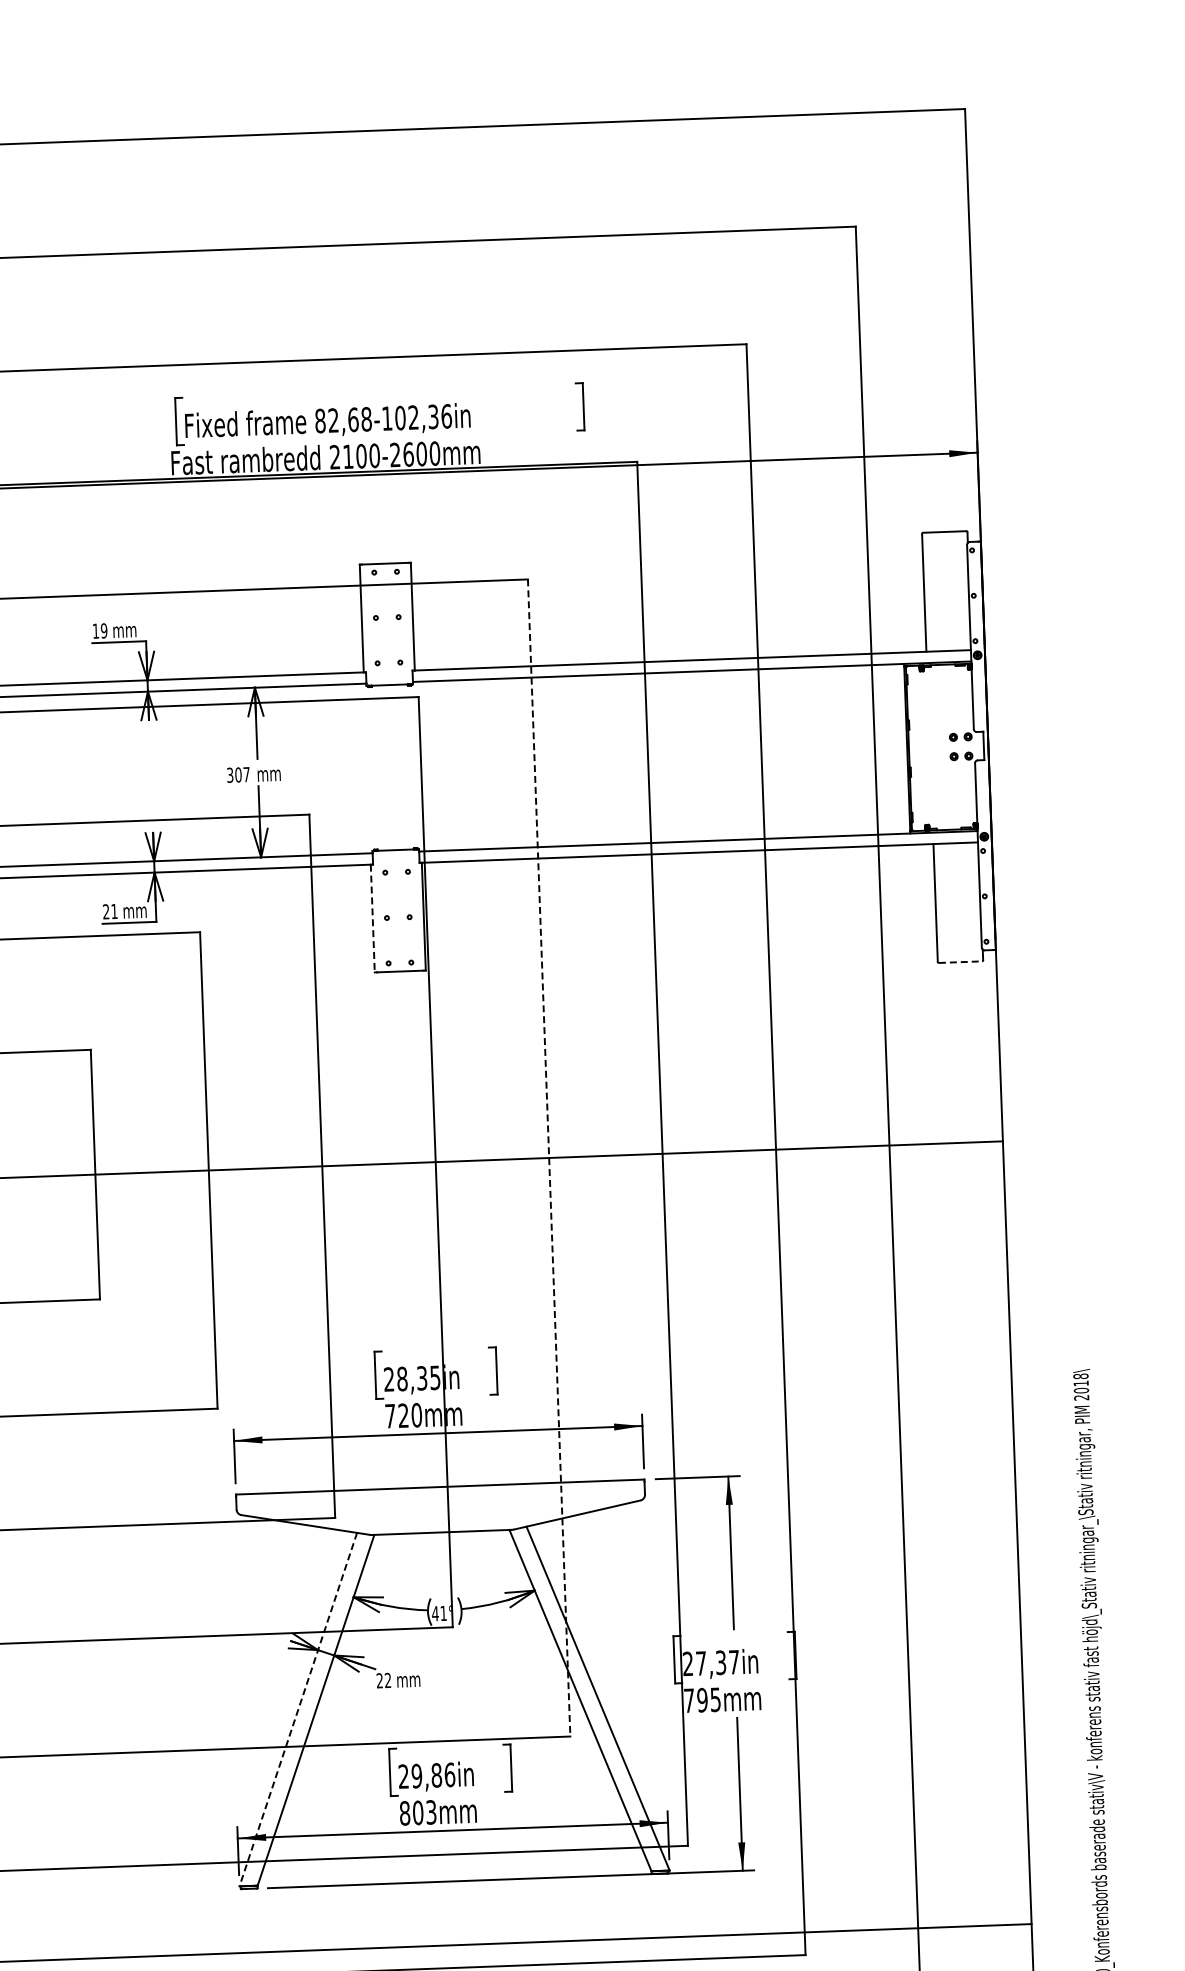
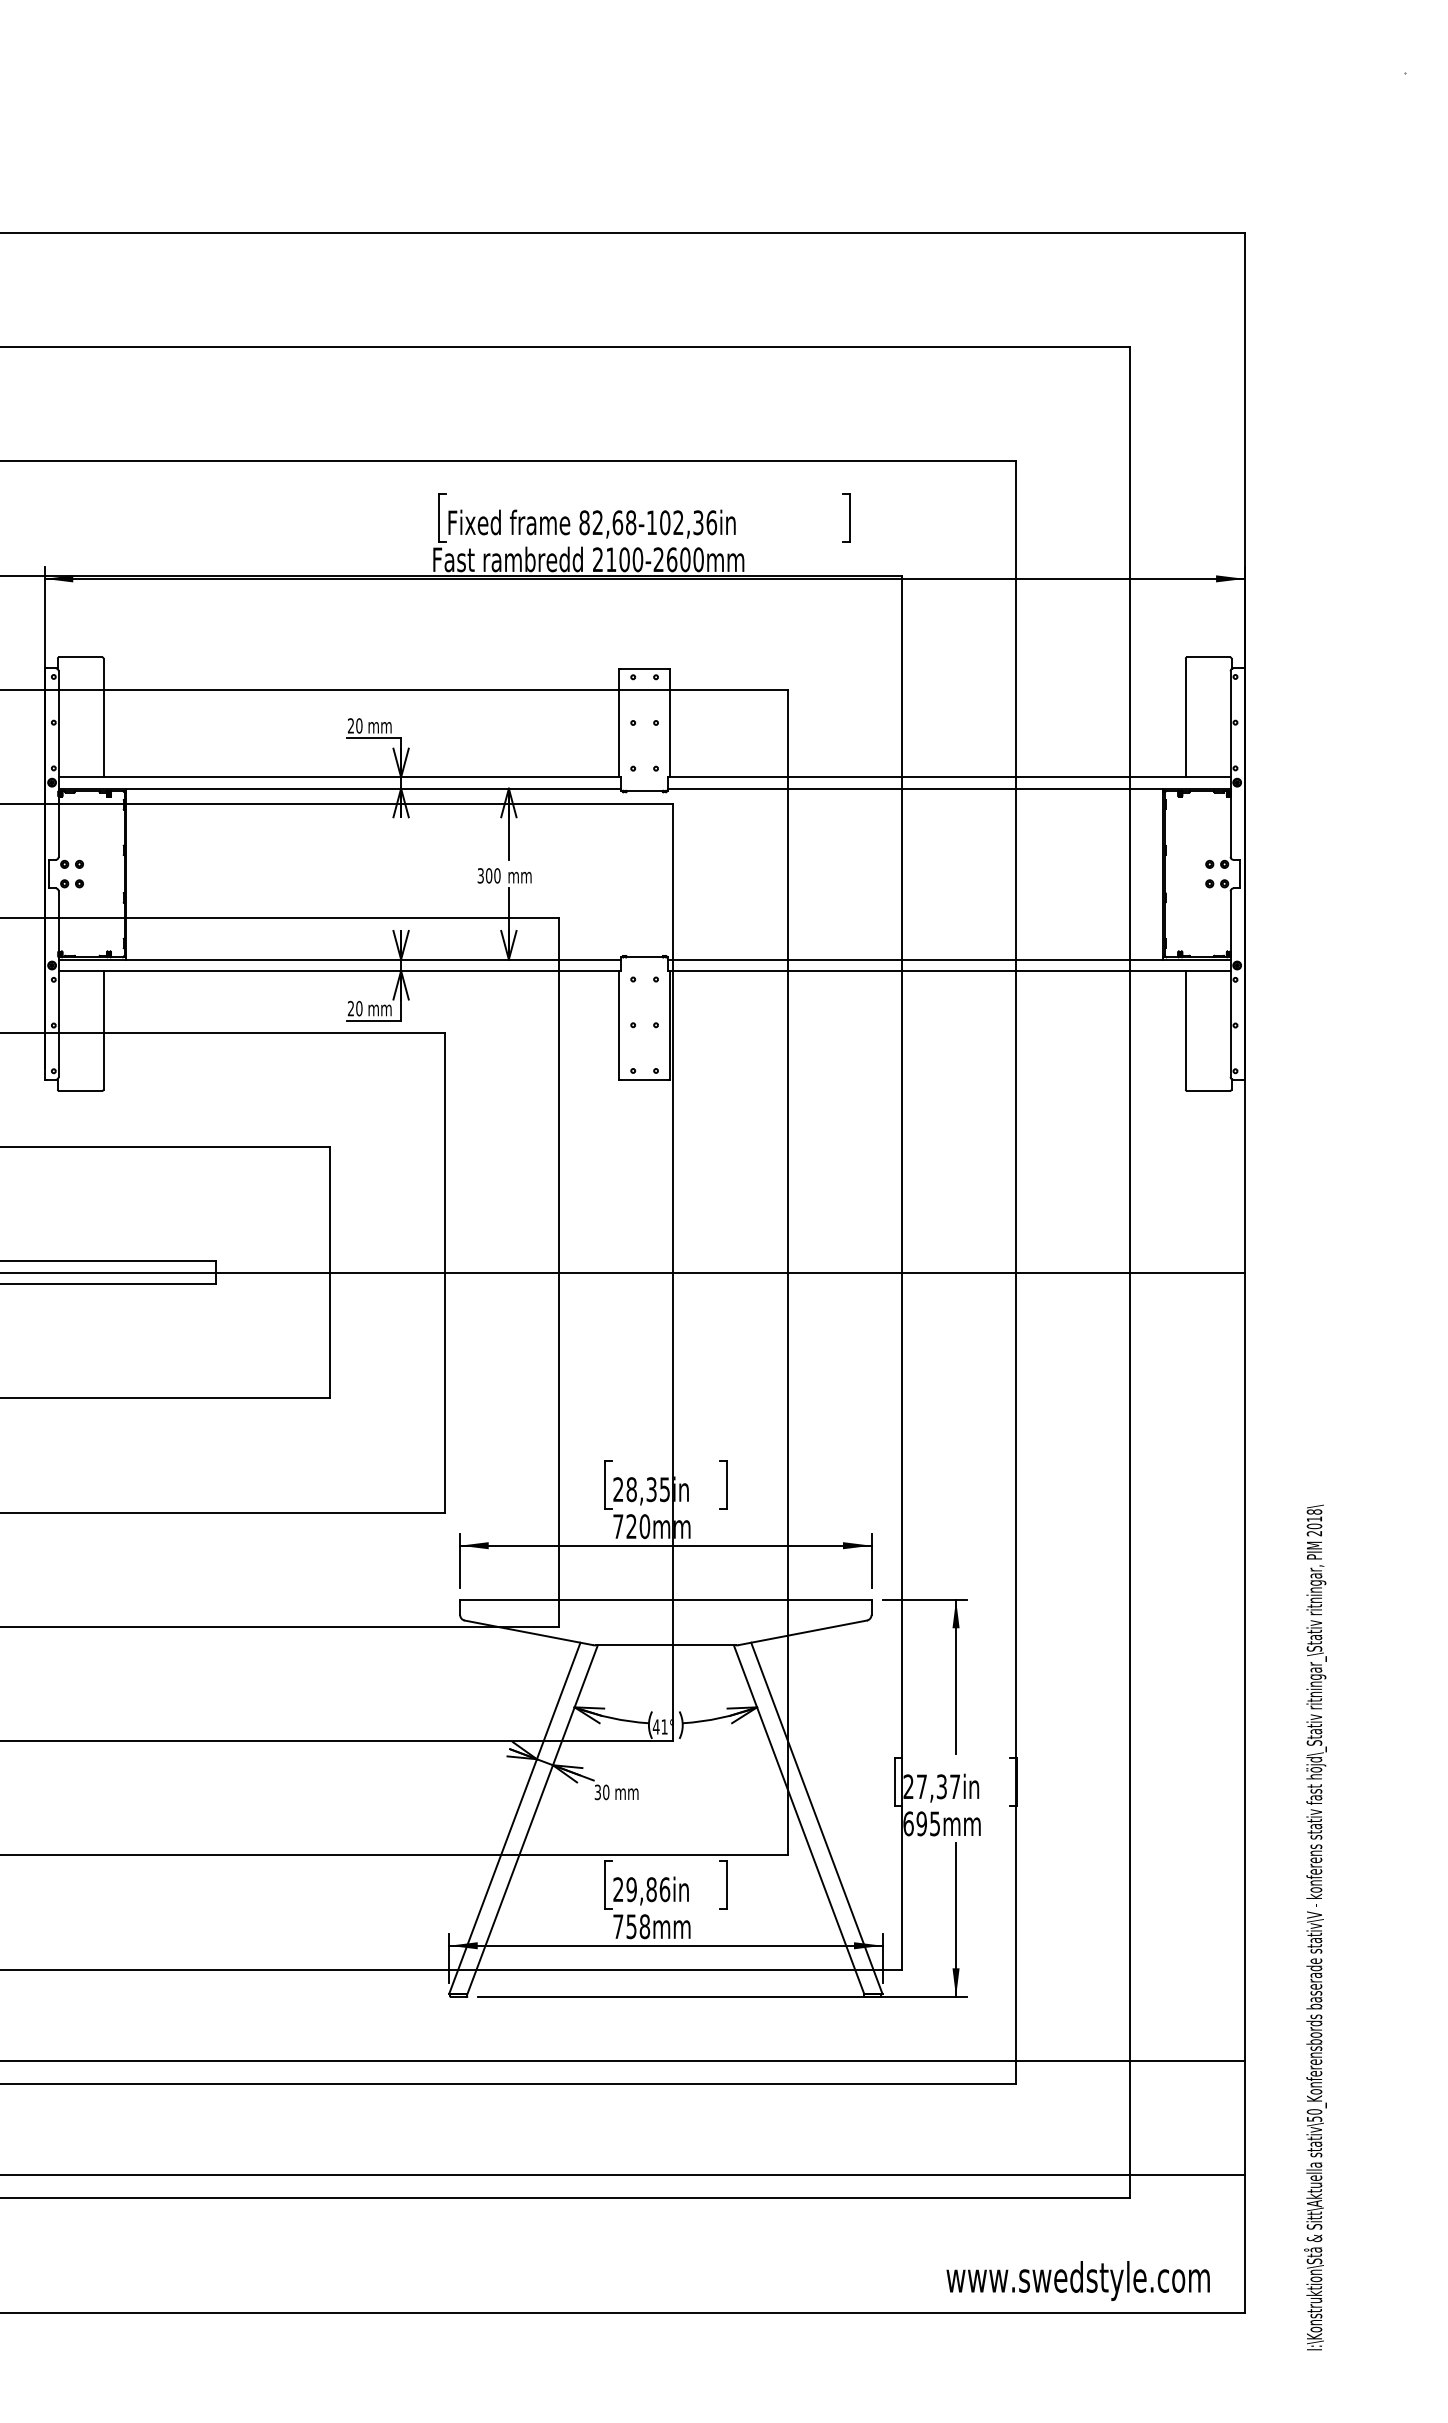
text: (99, 630) -> (354, 725), 19 -> 20
text: (246, 774) -> (497, 875), 307 -> 300
text: (114, 911) -> (359, 1008), 21 -> 20
line: (372, 918) -> (618, 1025), dashed -> solid
line: (960, 961) -> (1208, 1090), dashed -> solid
line: (549, 1157) -> (787, 1272), dashed -> solid
text: (383, 1680) -> (601, 1792), 22 -> 30
text: (689, 1700) -> (908, 1823), 795mm -> 695mm
line: (297, 1709) -> (514, 1818), dashed -> solid
text: (418, 1812) -> (631, 1926), 803mm -> 758mm

